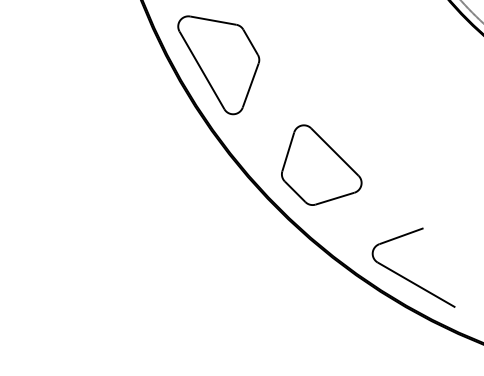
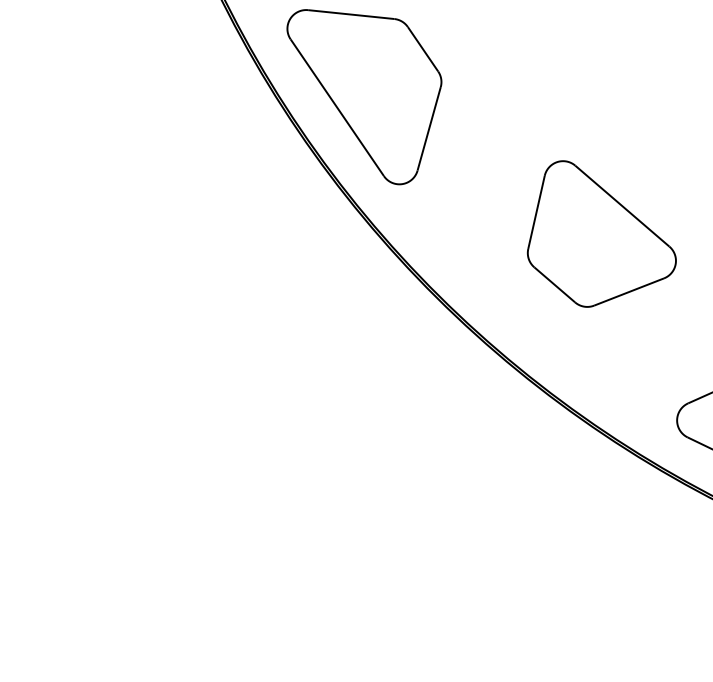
part: (321, 164) -> (599, 230), moved

